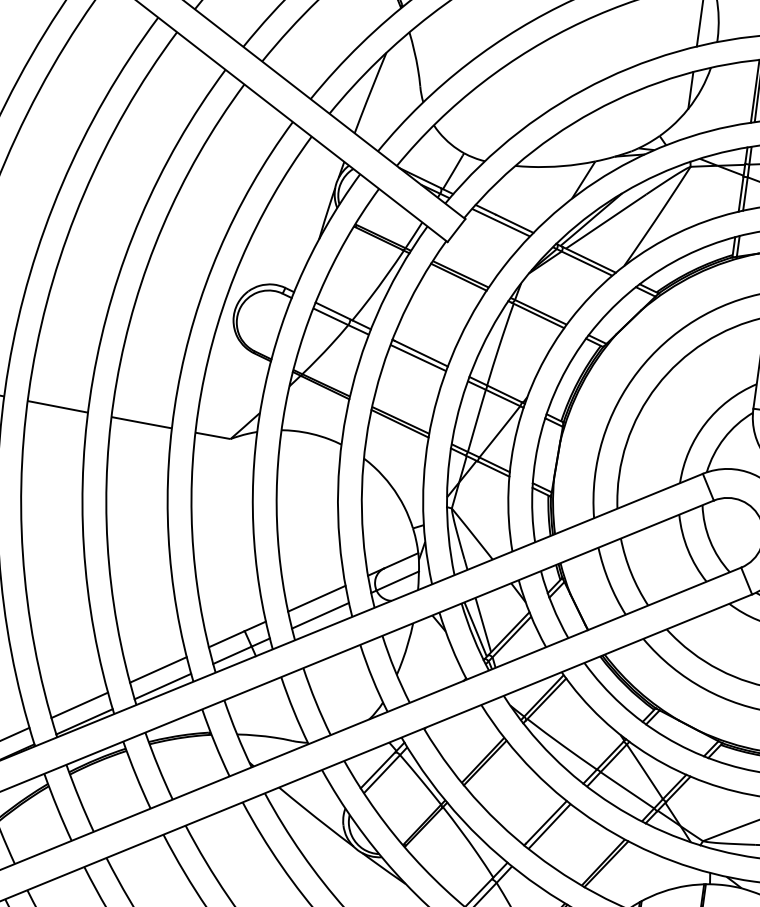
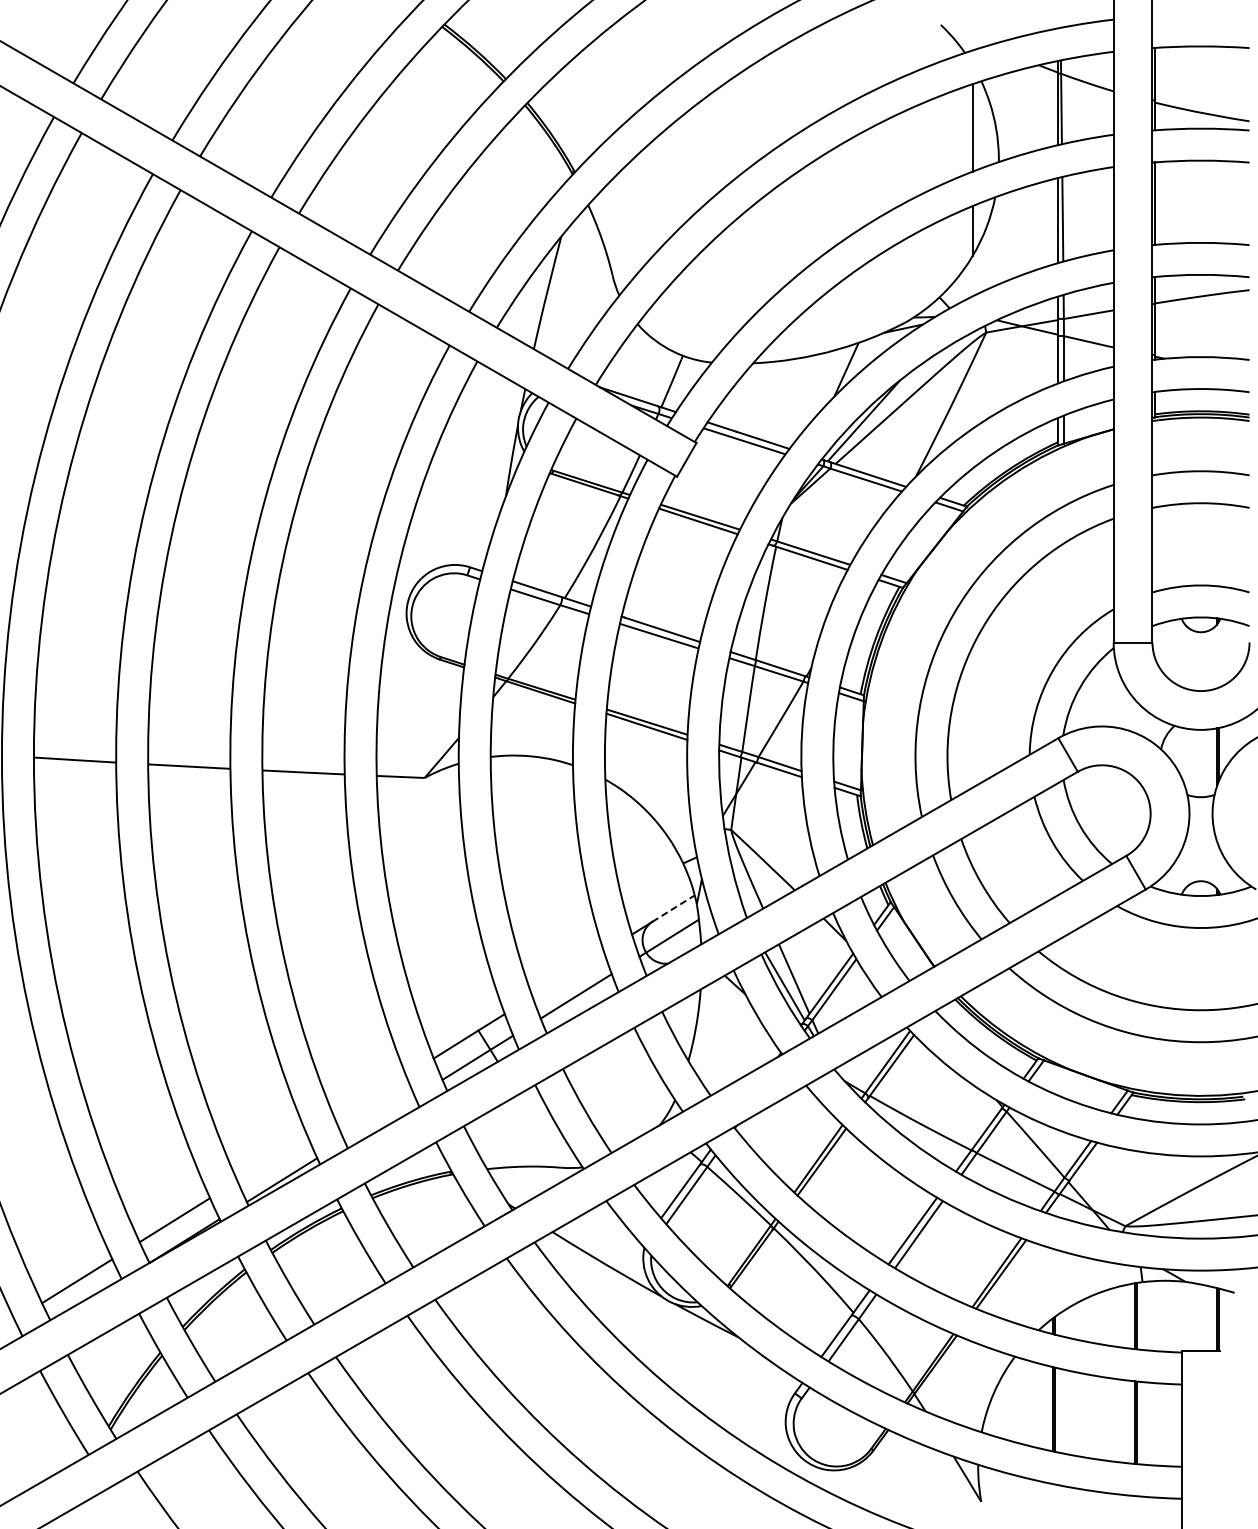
line: (401, 560) -> (673, 908), solid -> dashed
line: (316, 598) -> (568, 974), removed
line: (158, 669) -> (370, 1097), removed
line: (162, 686) -> (379, 1119), removed
line: (79, 705) -> (272, 1159), removed

